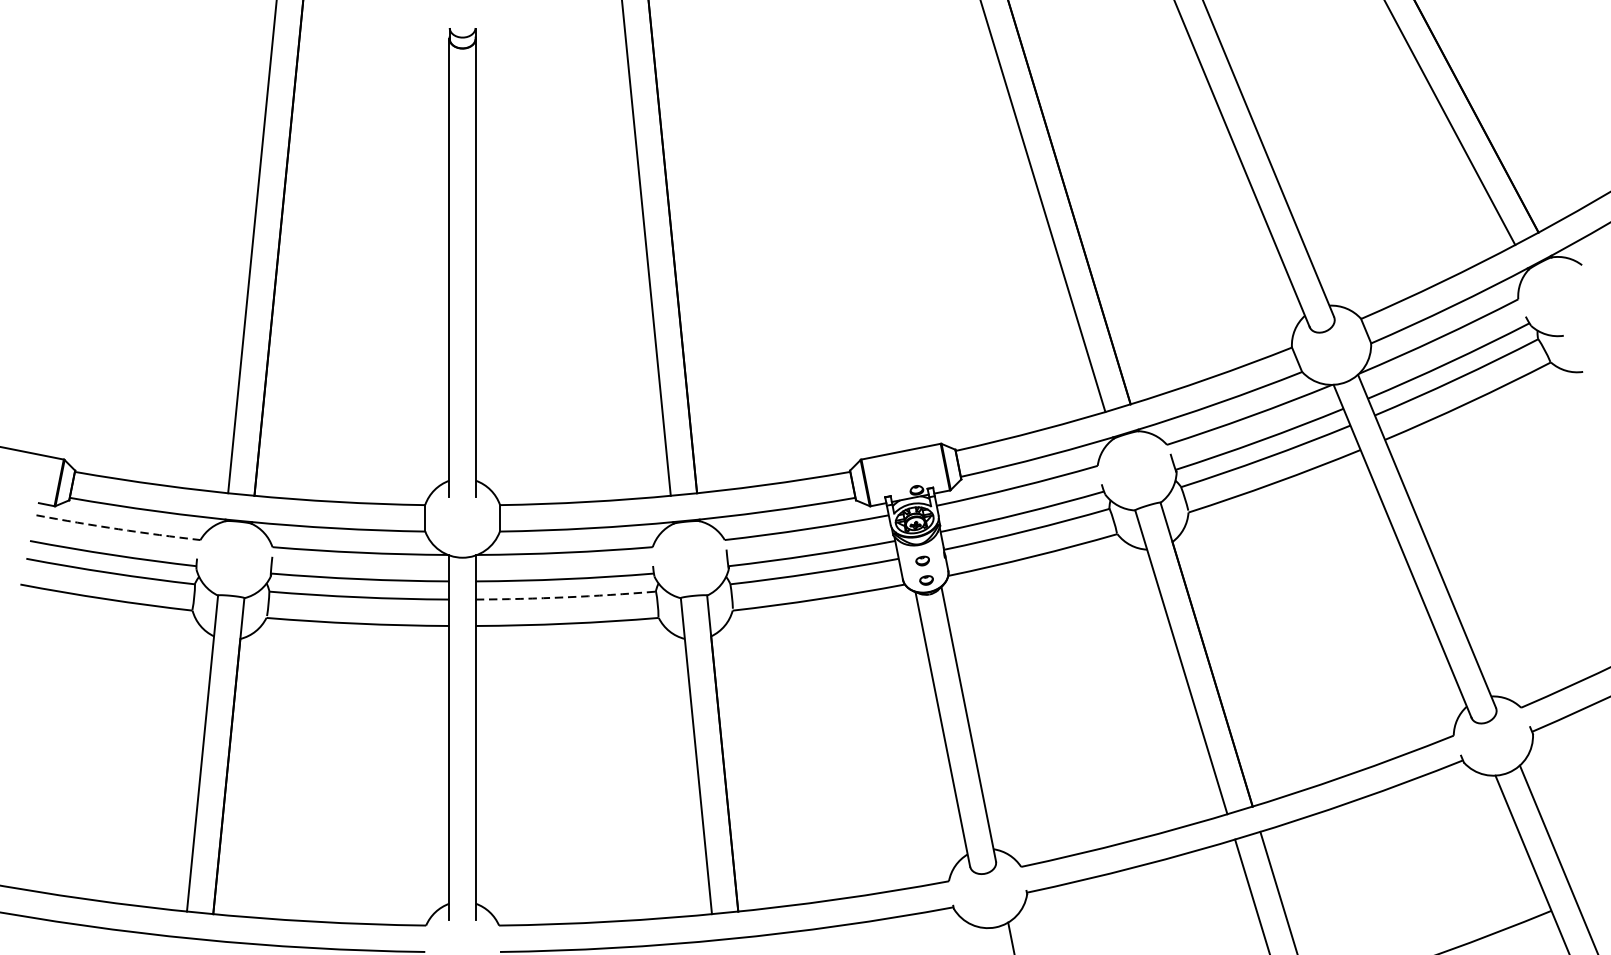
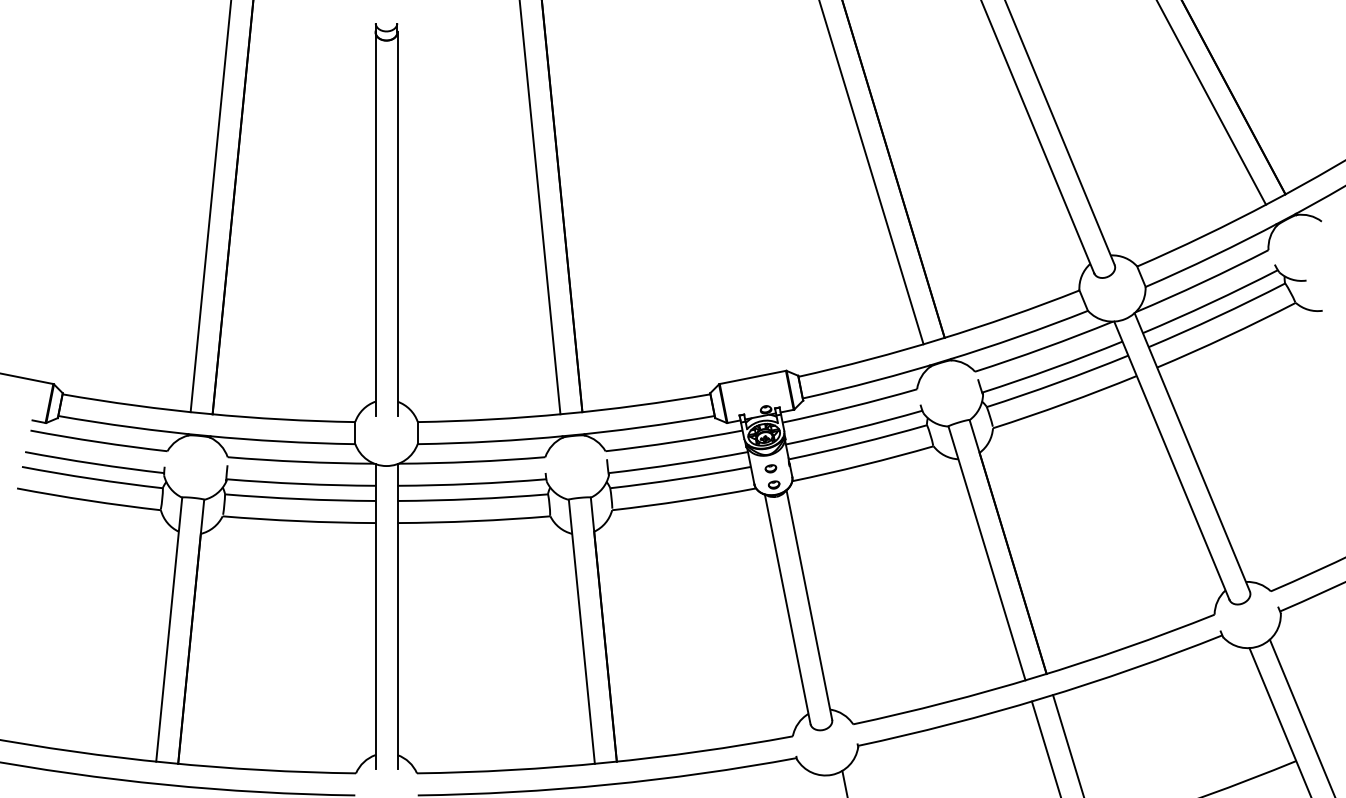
arc: (117, 529) -> (98, 442), dashed -> solid
arc: (565, 597) -> (472, 499), dashed -> solid

